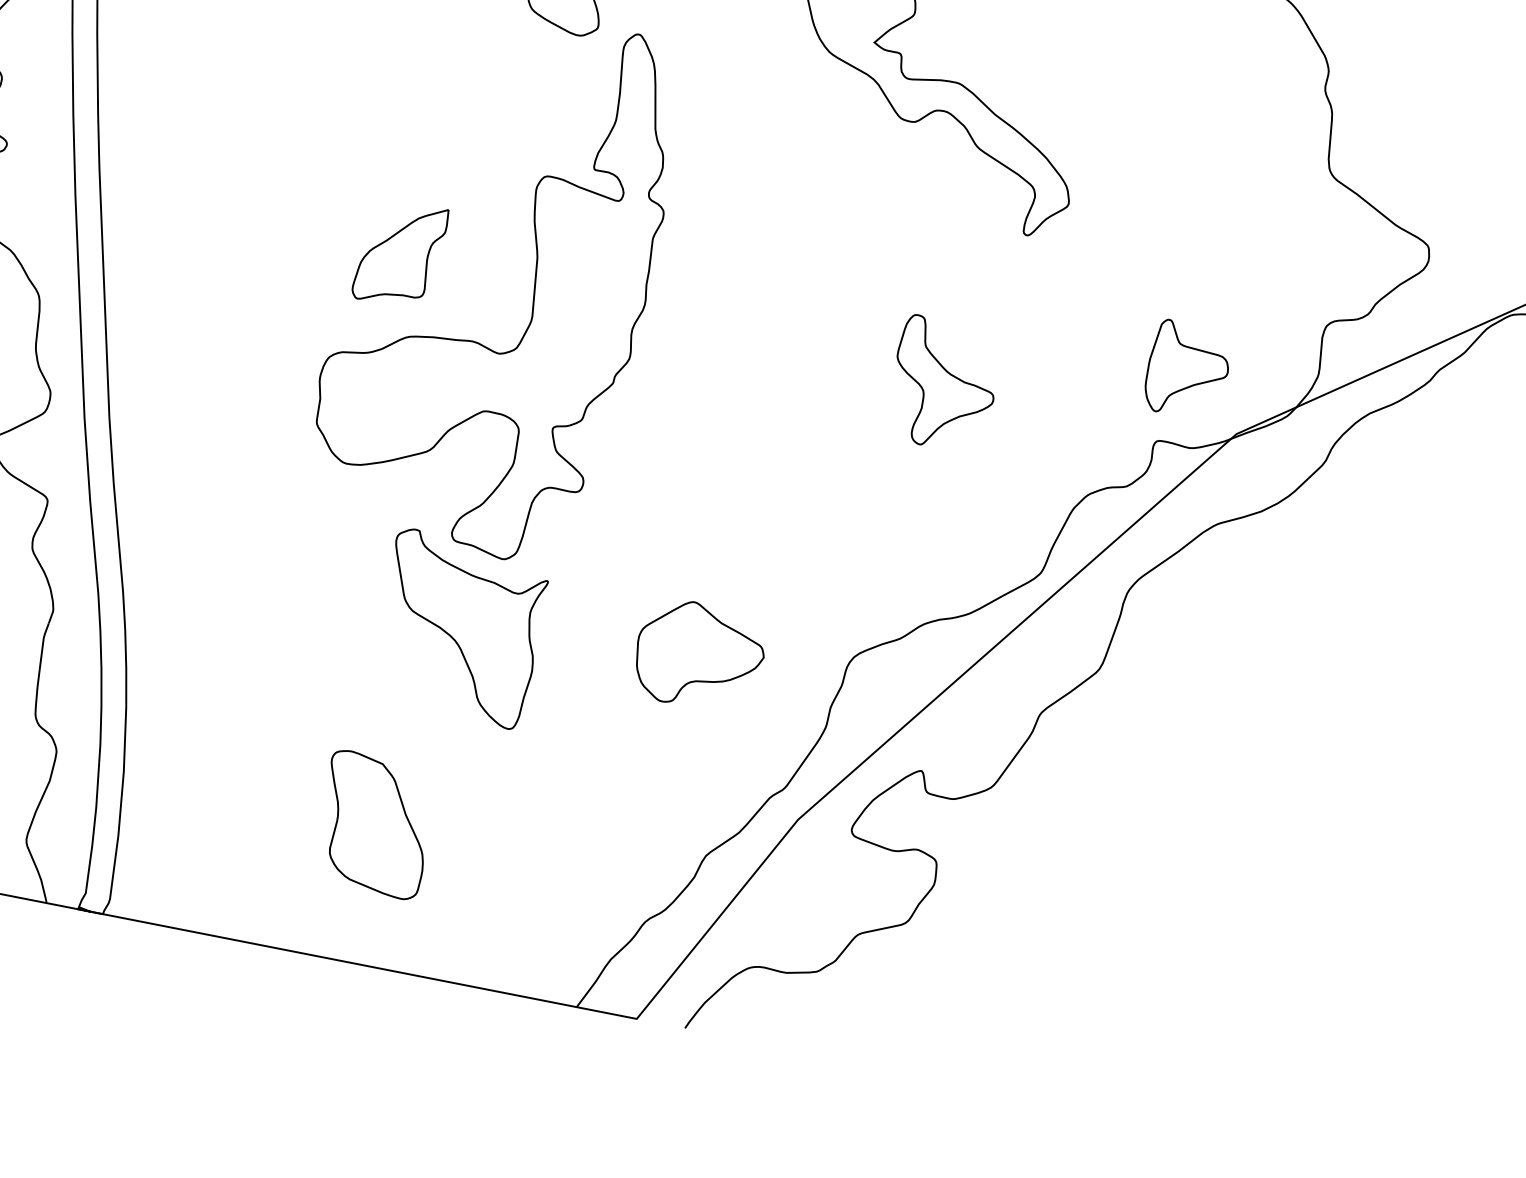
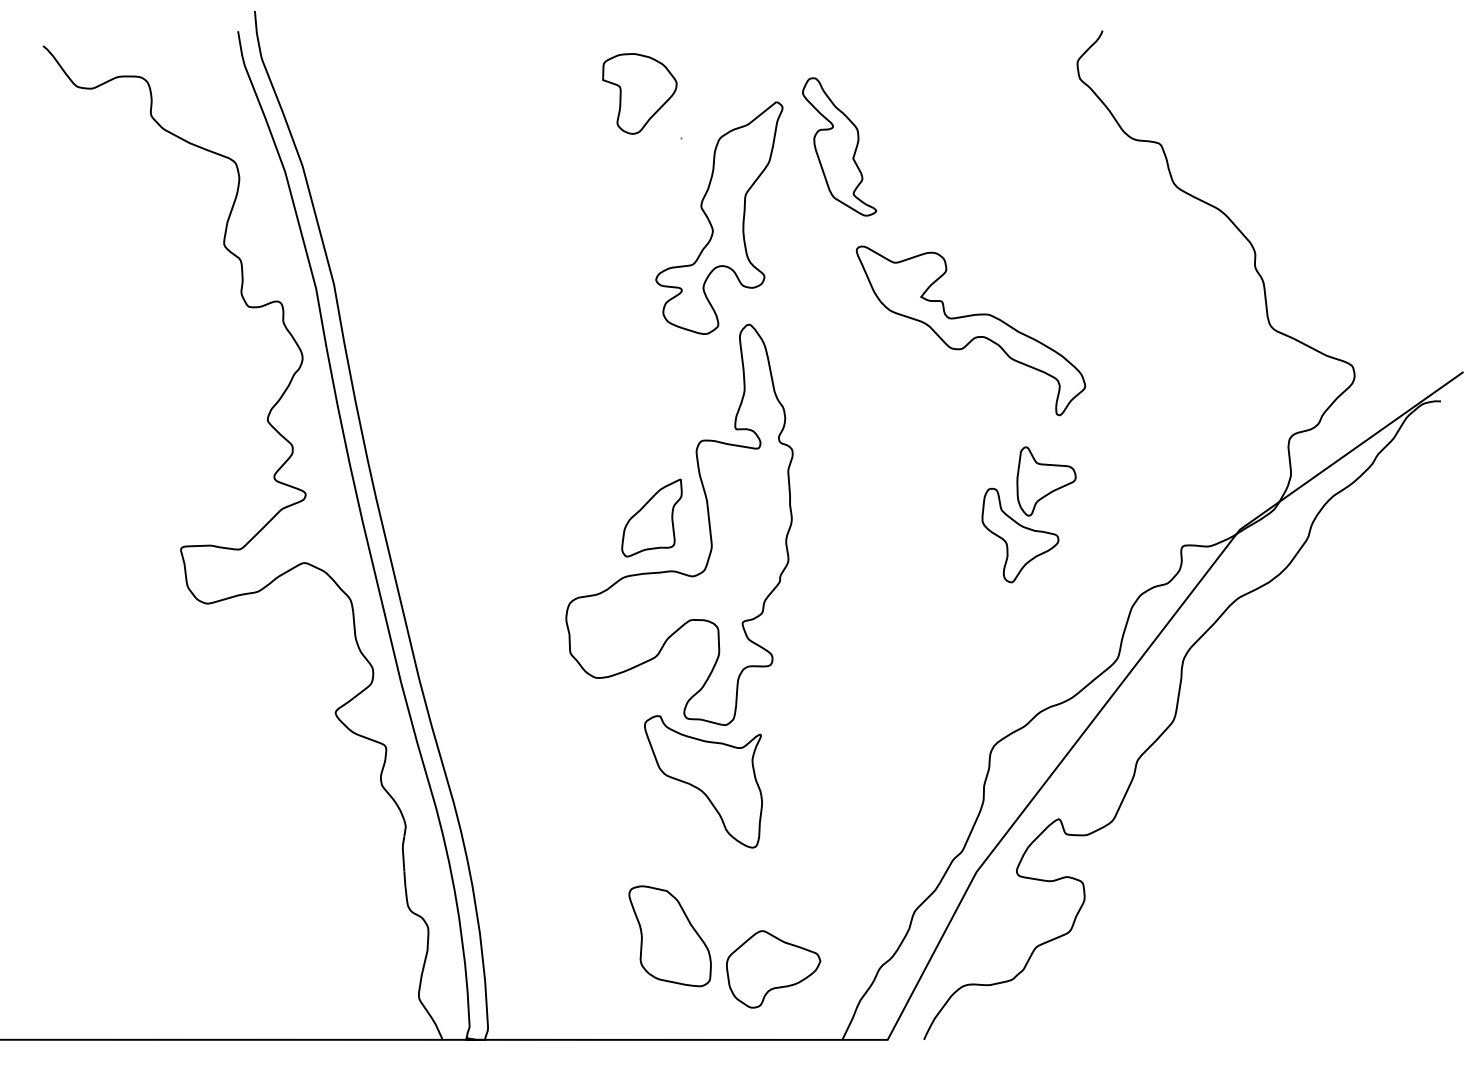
part: (399, 253) -> (651, 517), moved
part: (1187, 370) -> (1046, 481), moved
part: (699, 656) -> (773, 969), moved

